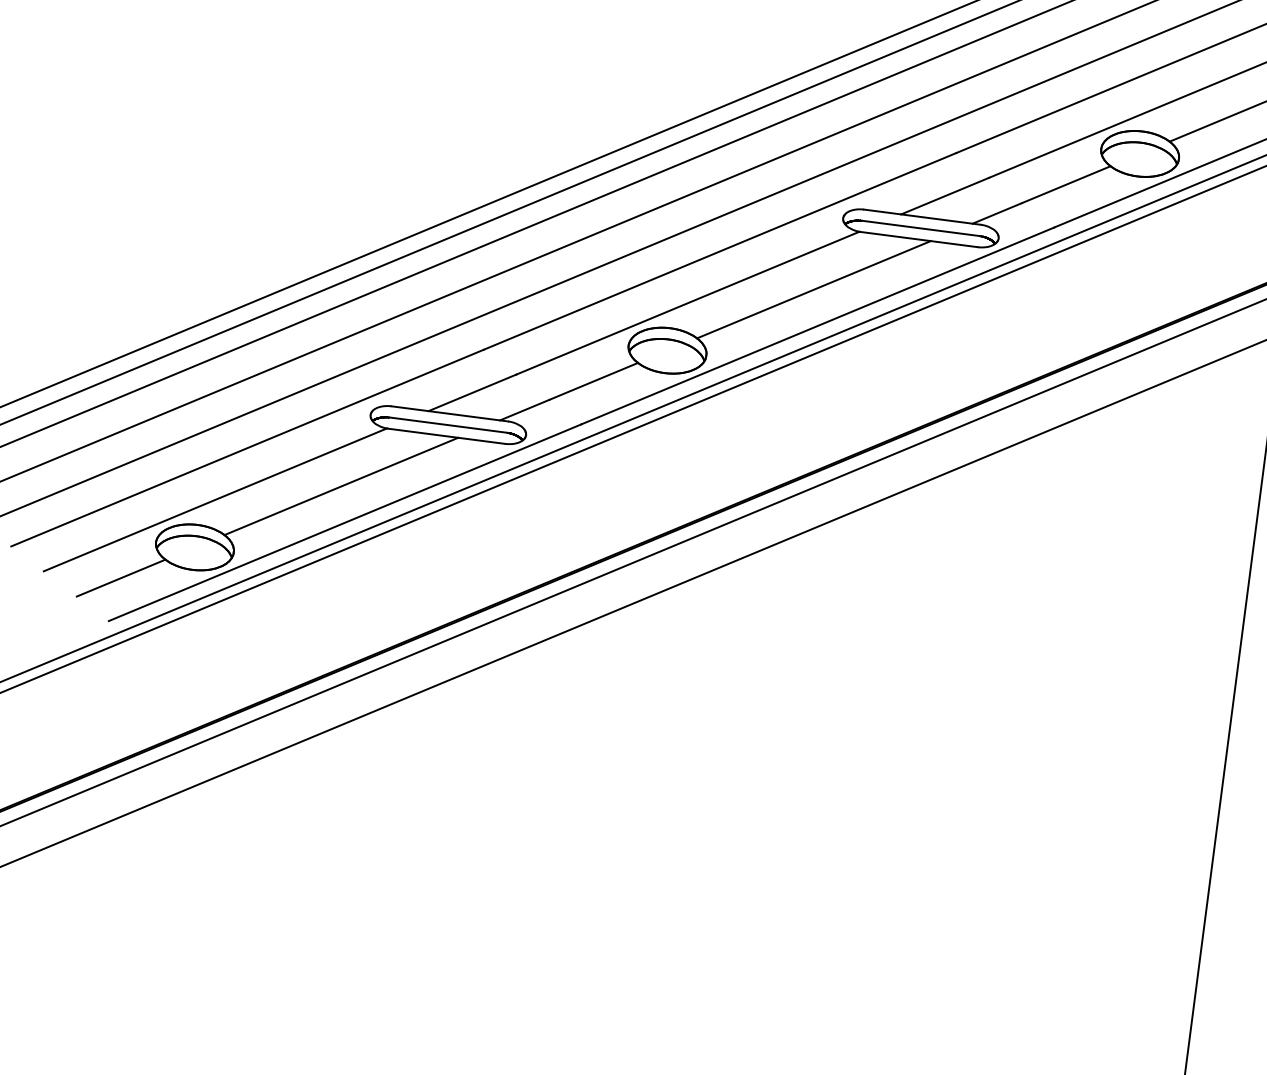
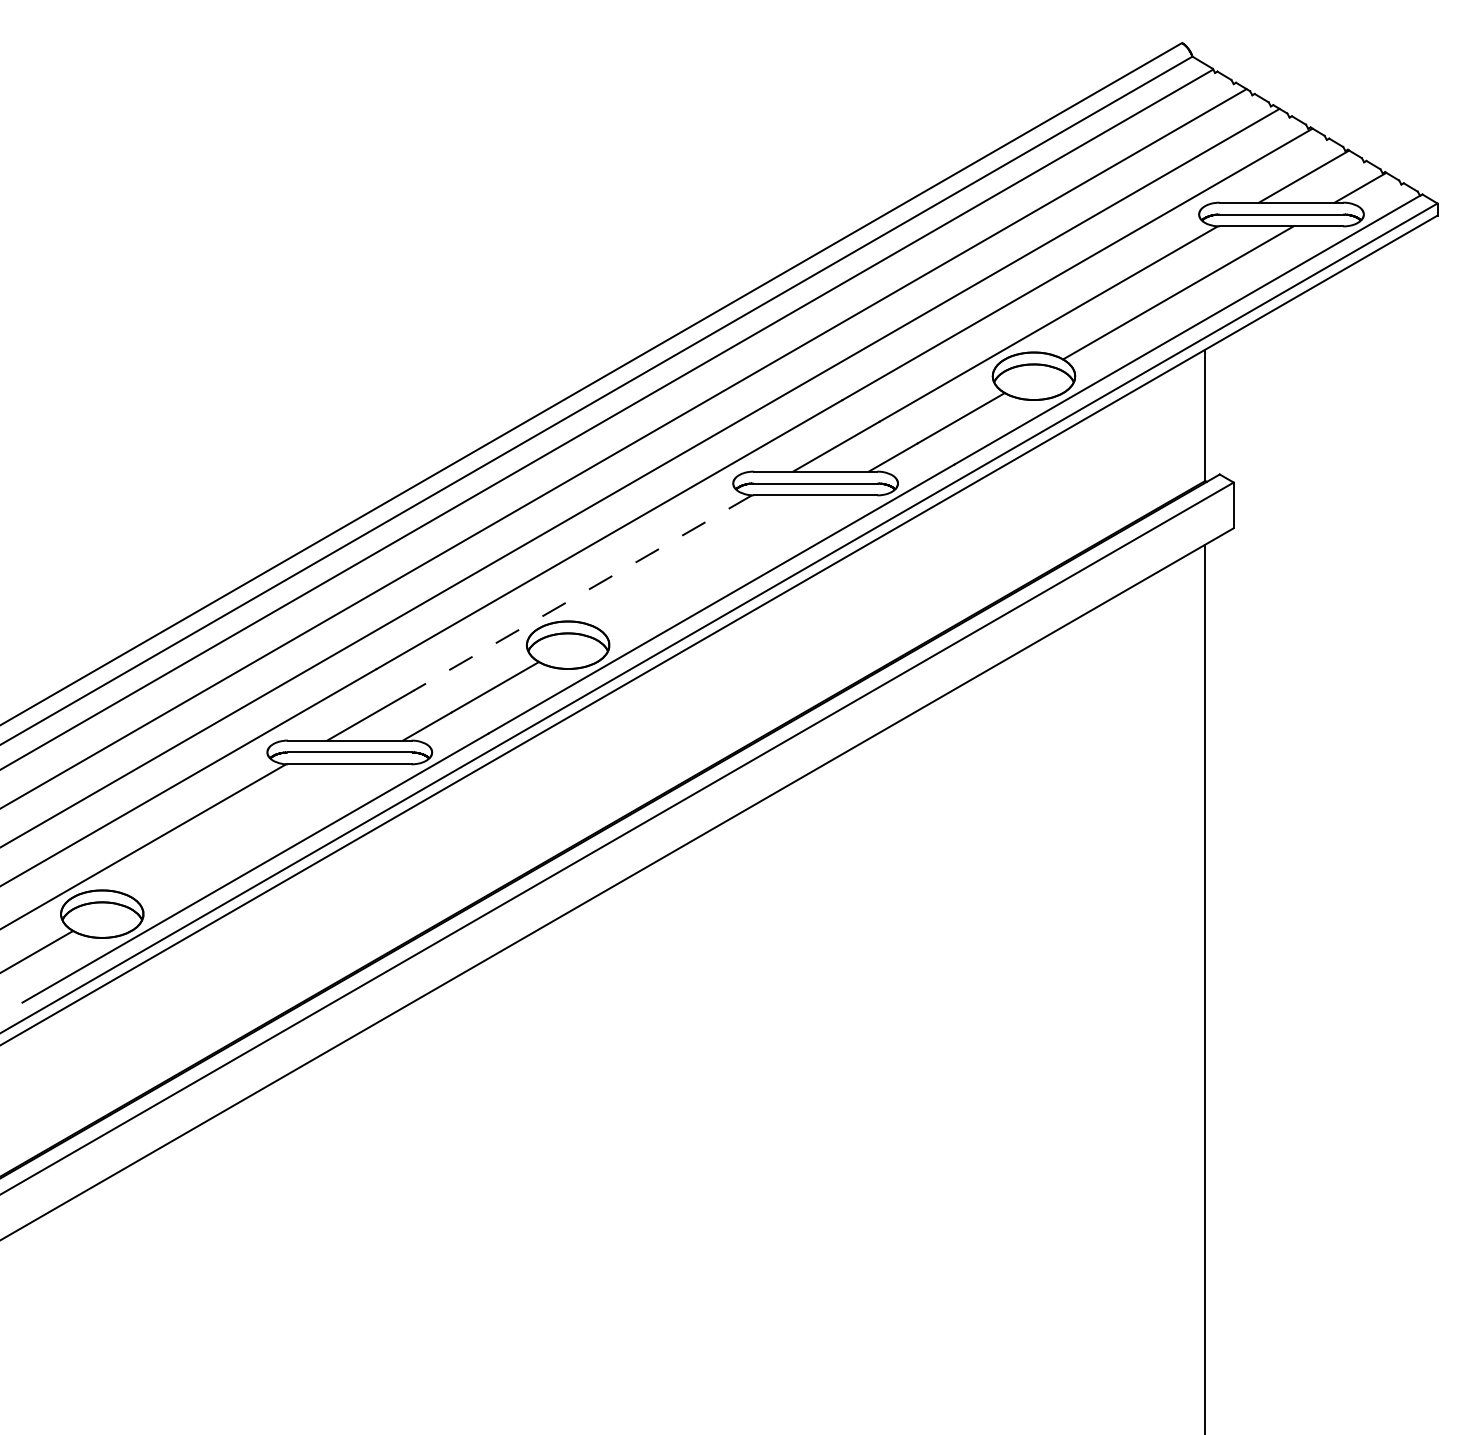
line: (814, 289) -> (712, 561), removed
line: (687, 303) -> (582, 593), solid -> dashed
line: (341, 486) -> (246, 830), removed

